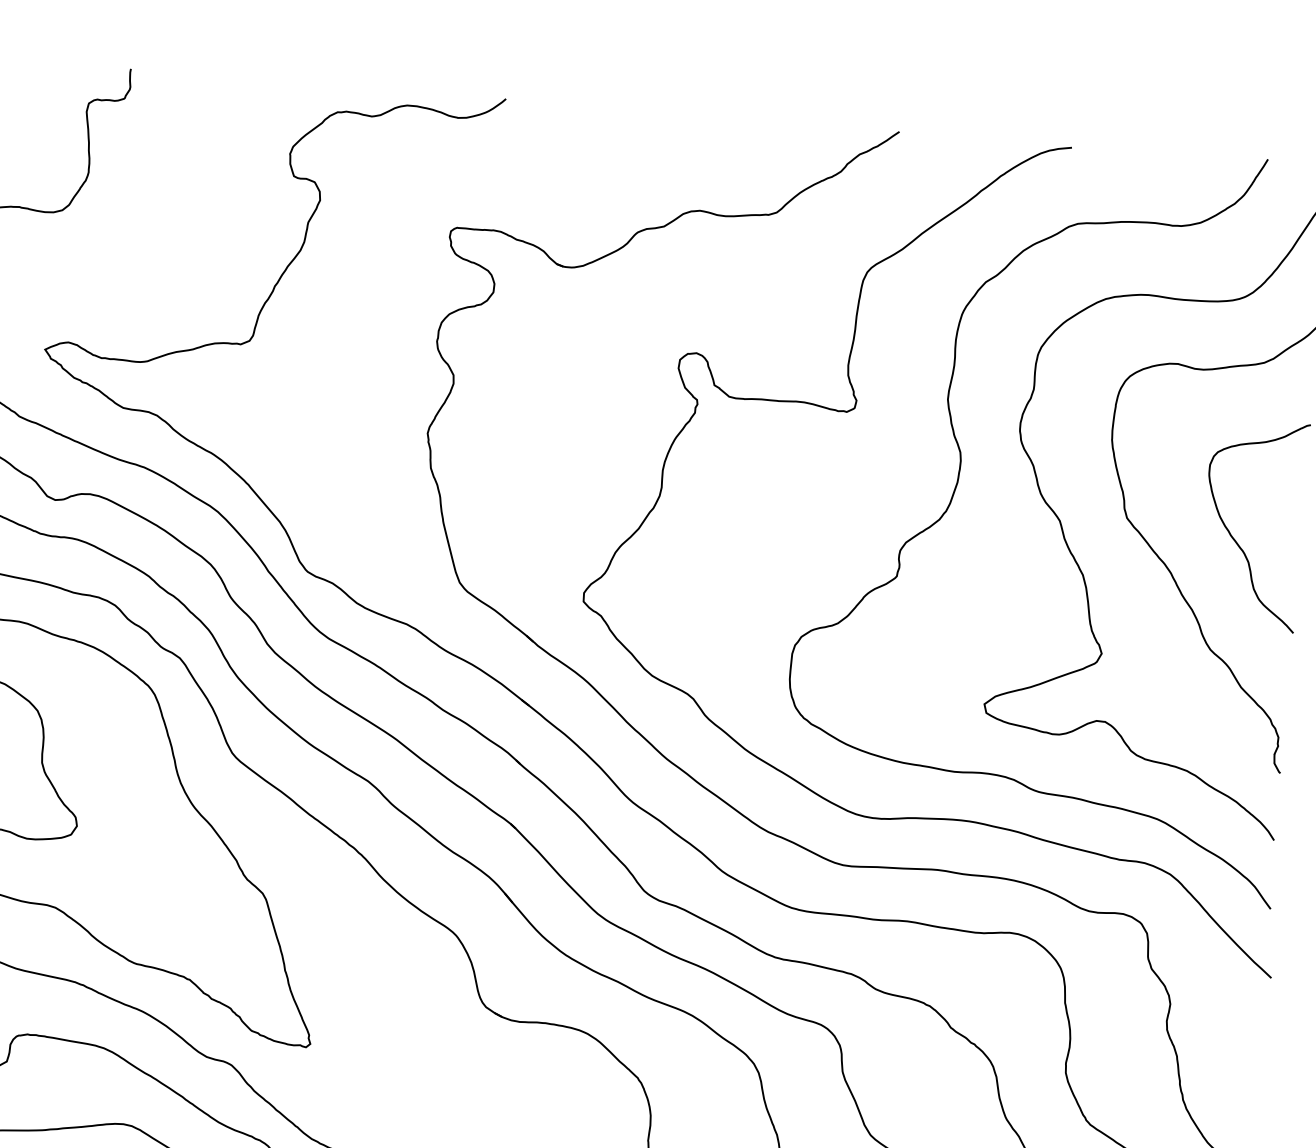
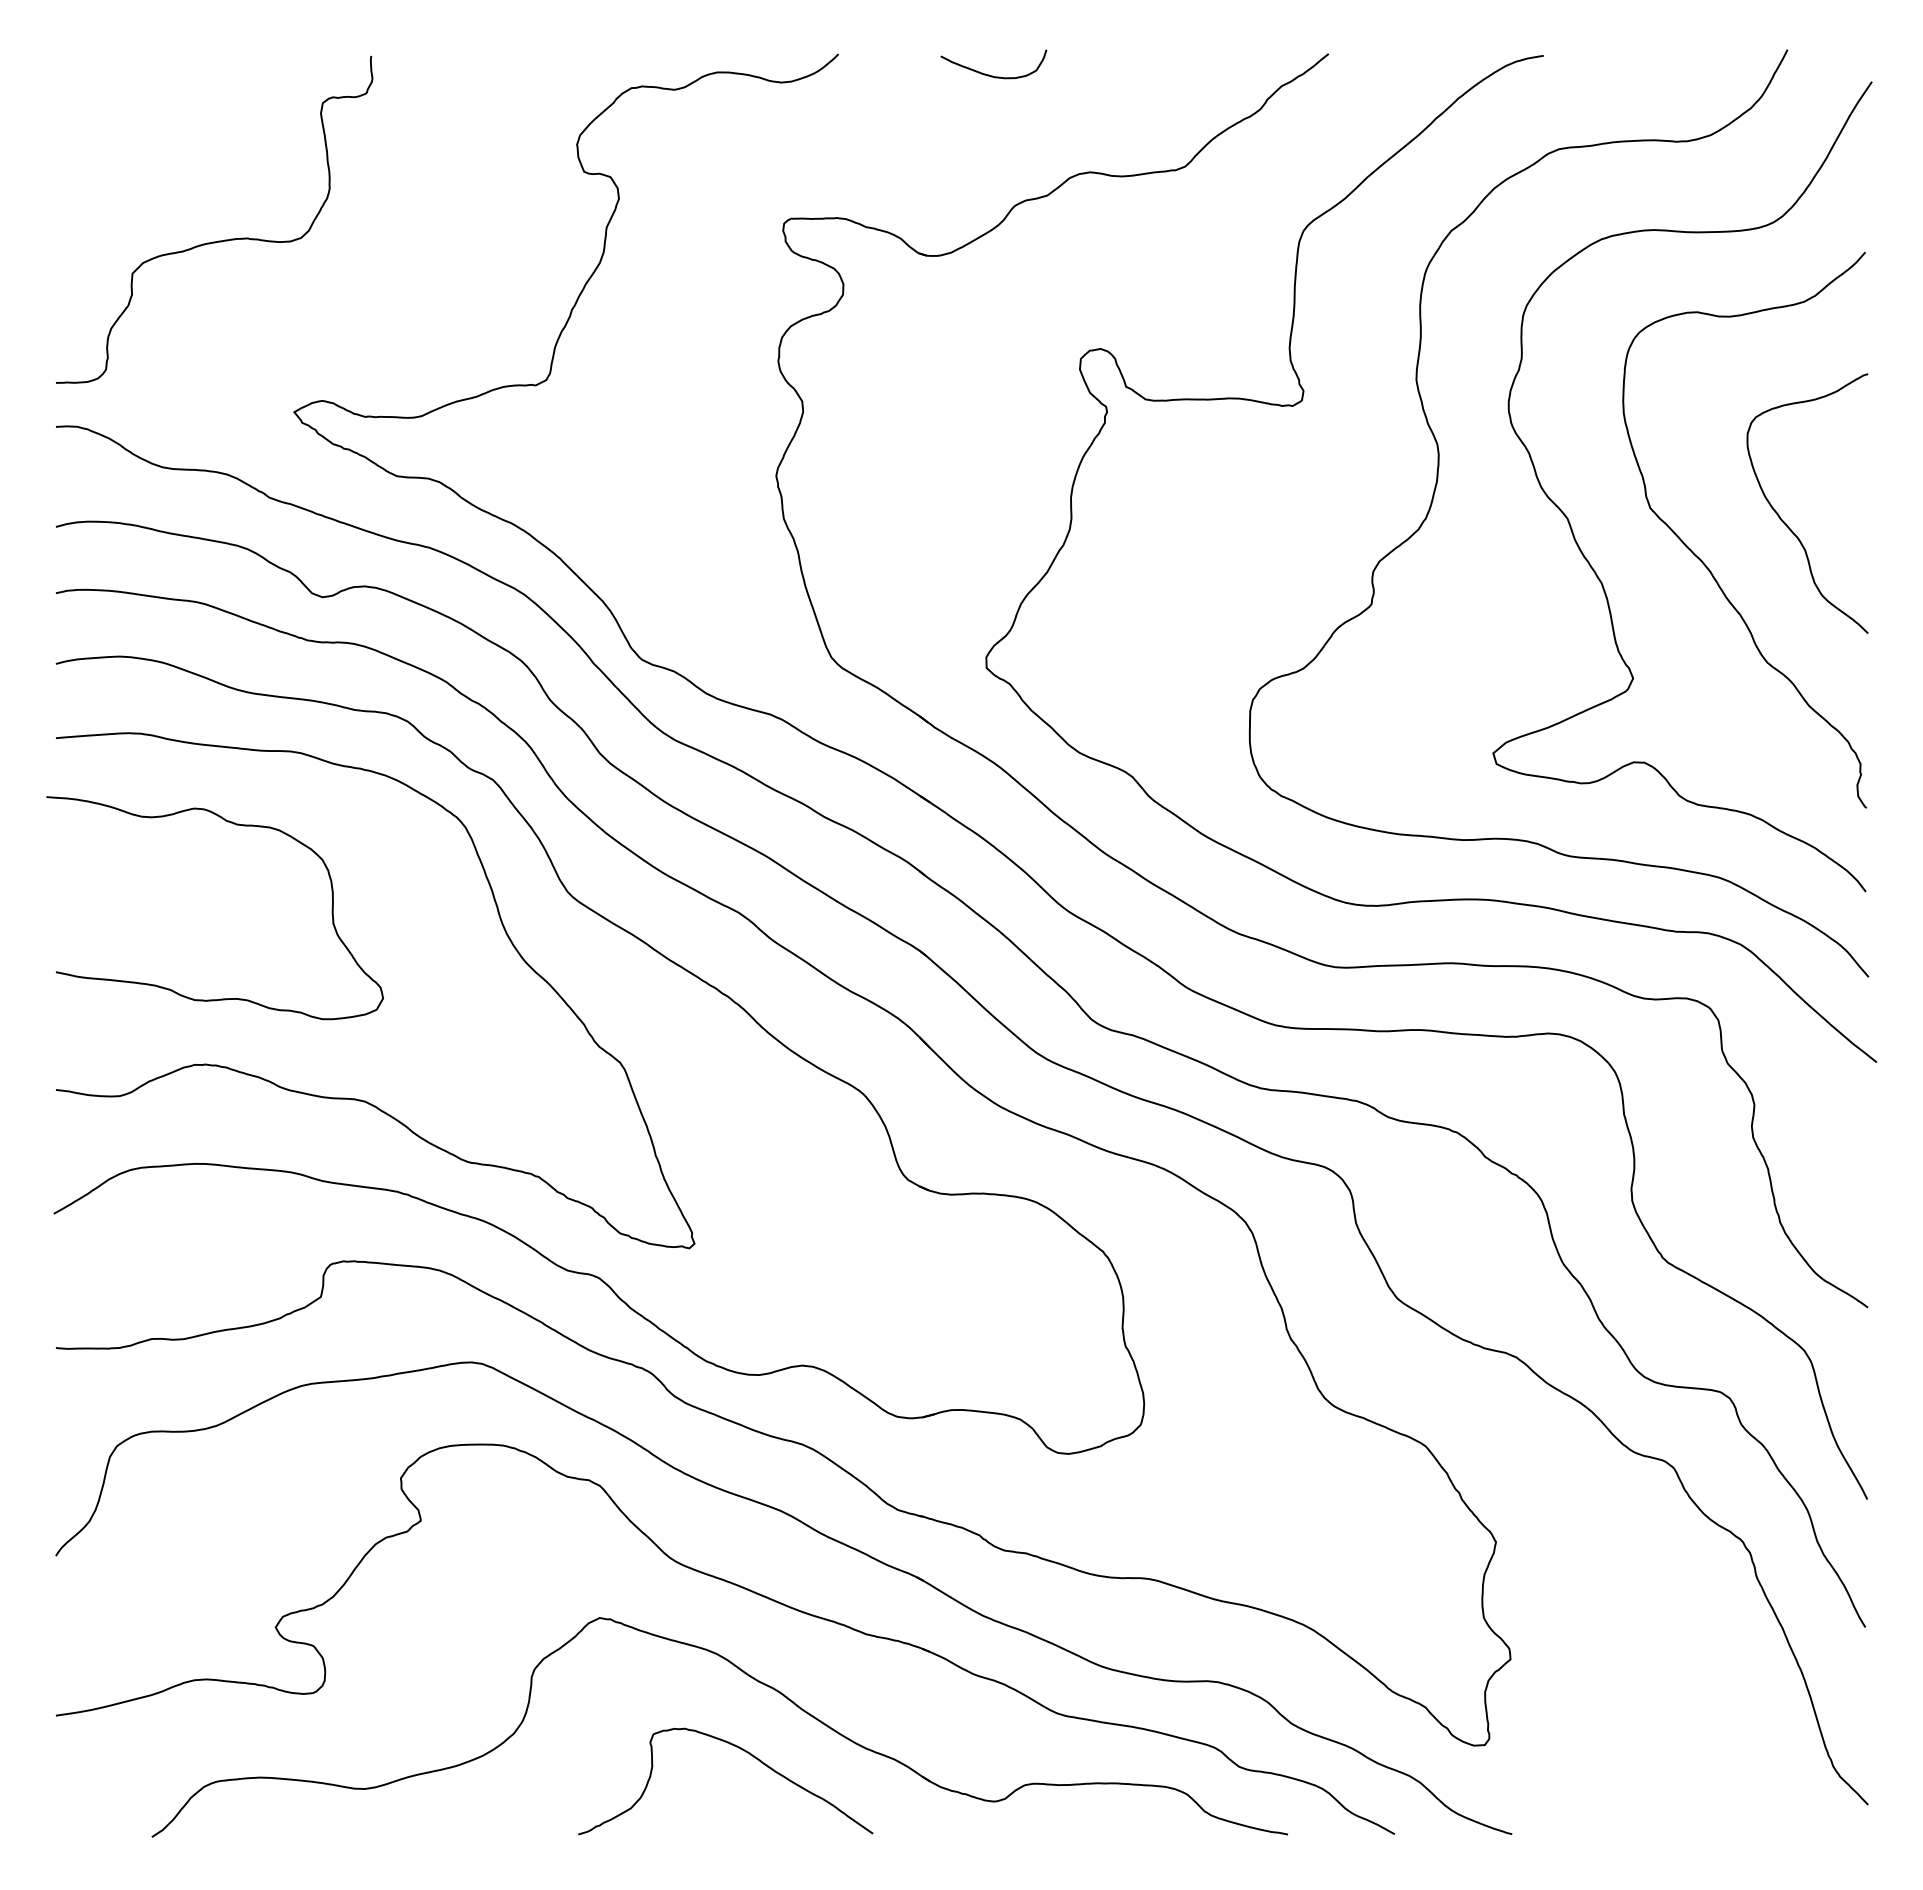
curve: (625, 125) -> (989, 74), added

